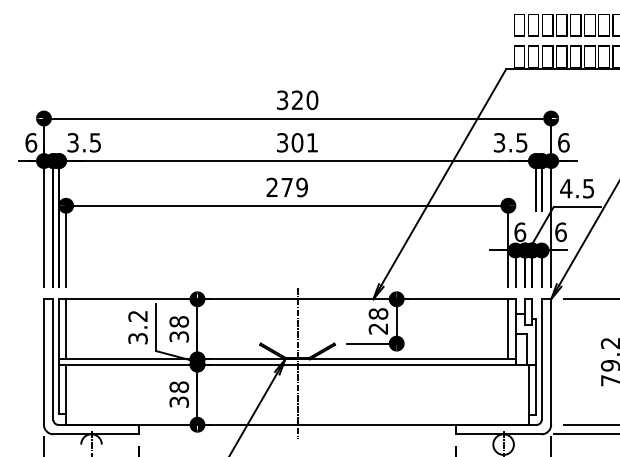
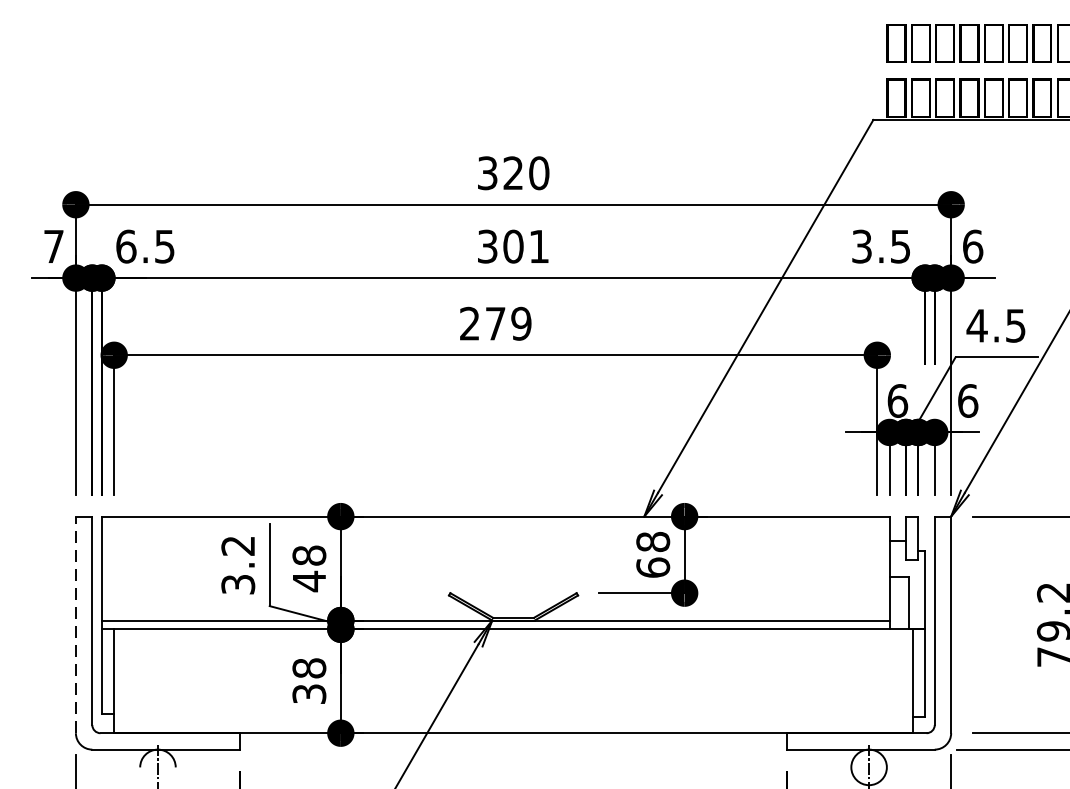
text: (31, 142) -> (54, 246), 6 -> 7
text: (73, 142) -> (126, 246), 3.5 -> 6.5
text: (378, 328) -> (653, 567), 28 -> 68
line: (66, 329) -> (114, 568), removed
line: (508, 329) -> (877, 568), removed
text: (179, 336) -> (309, 580), 38 -> 48
line: (43, 362) -> (75, 625), solid -> dashed
line: (297, 363) -> (513, 627), removed

